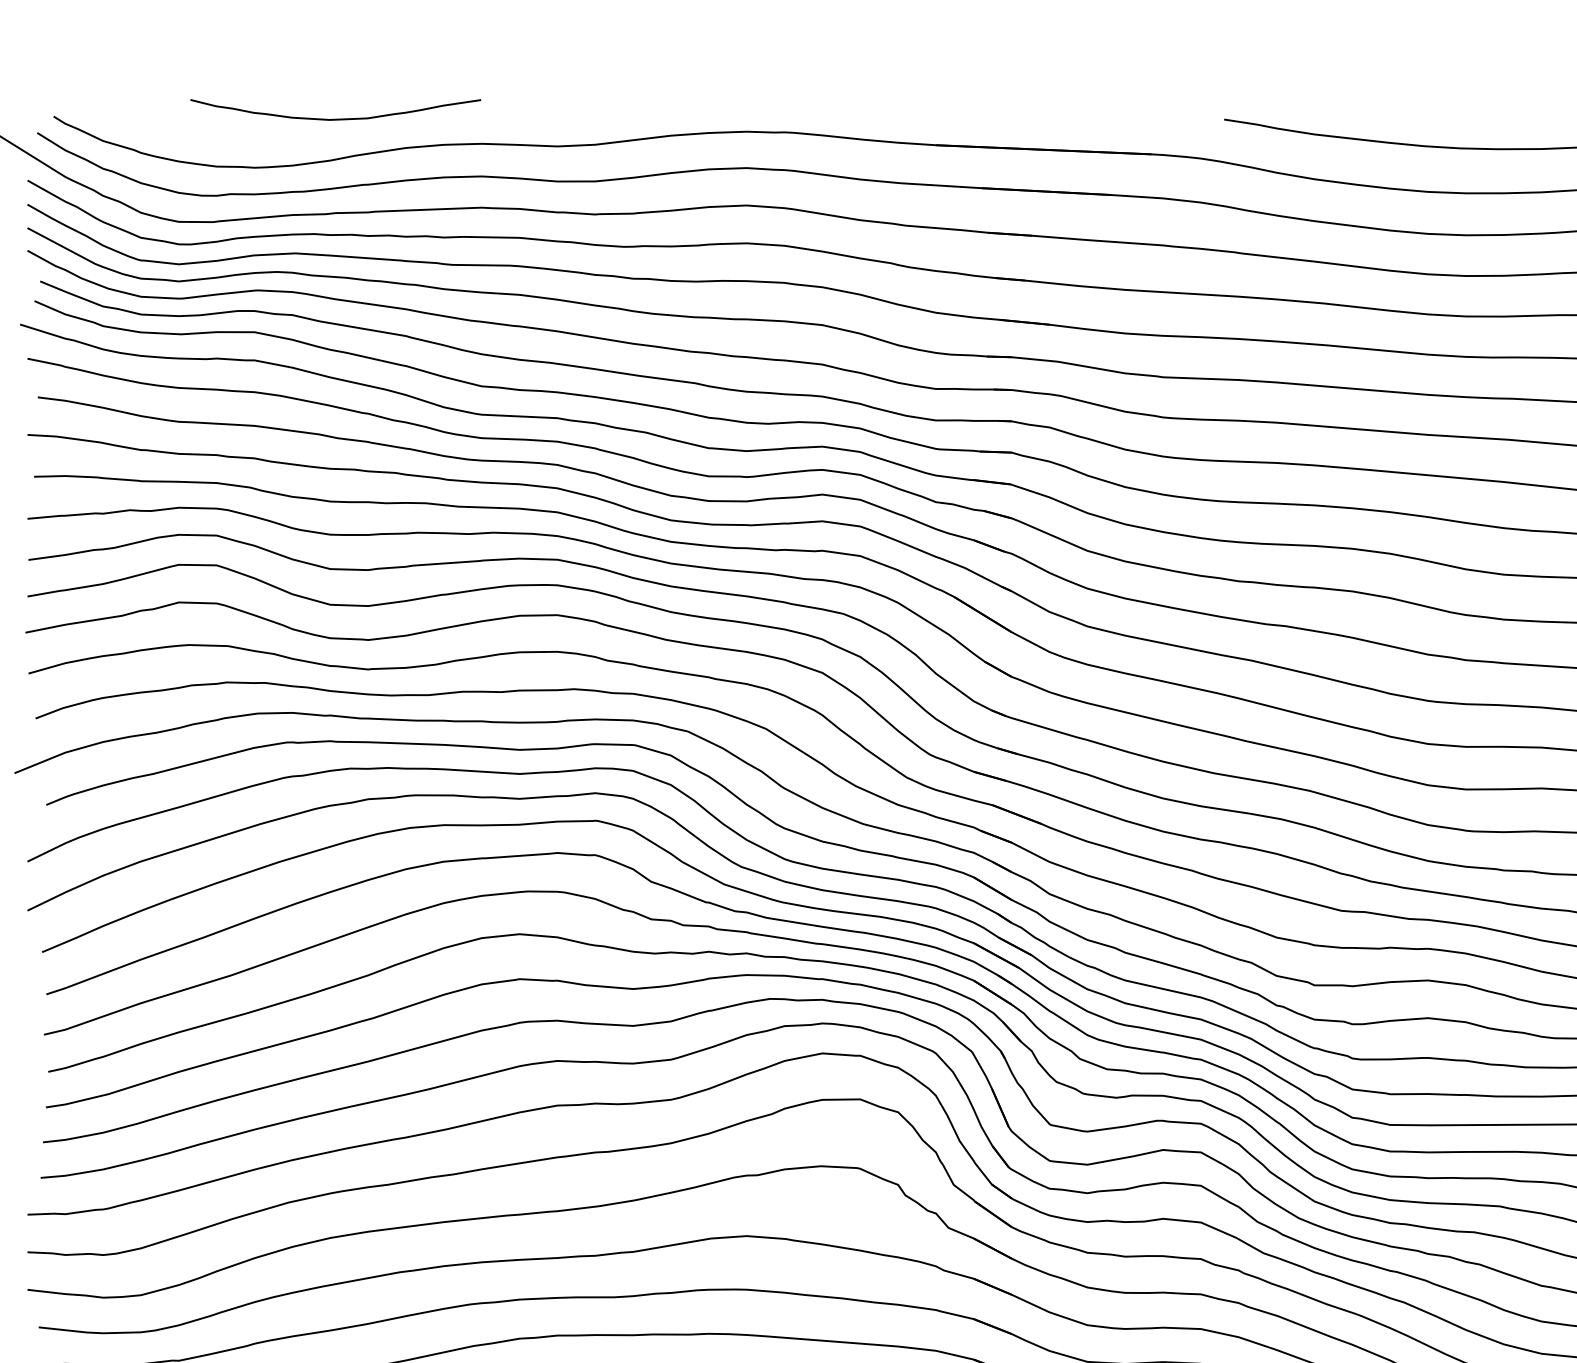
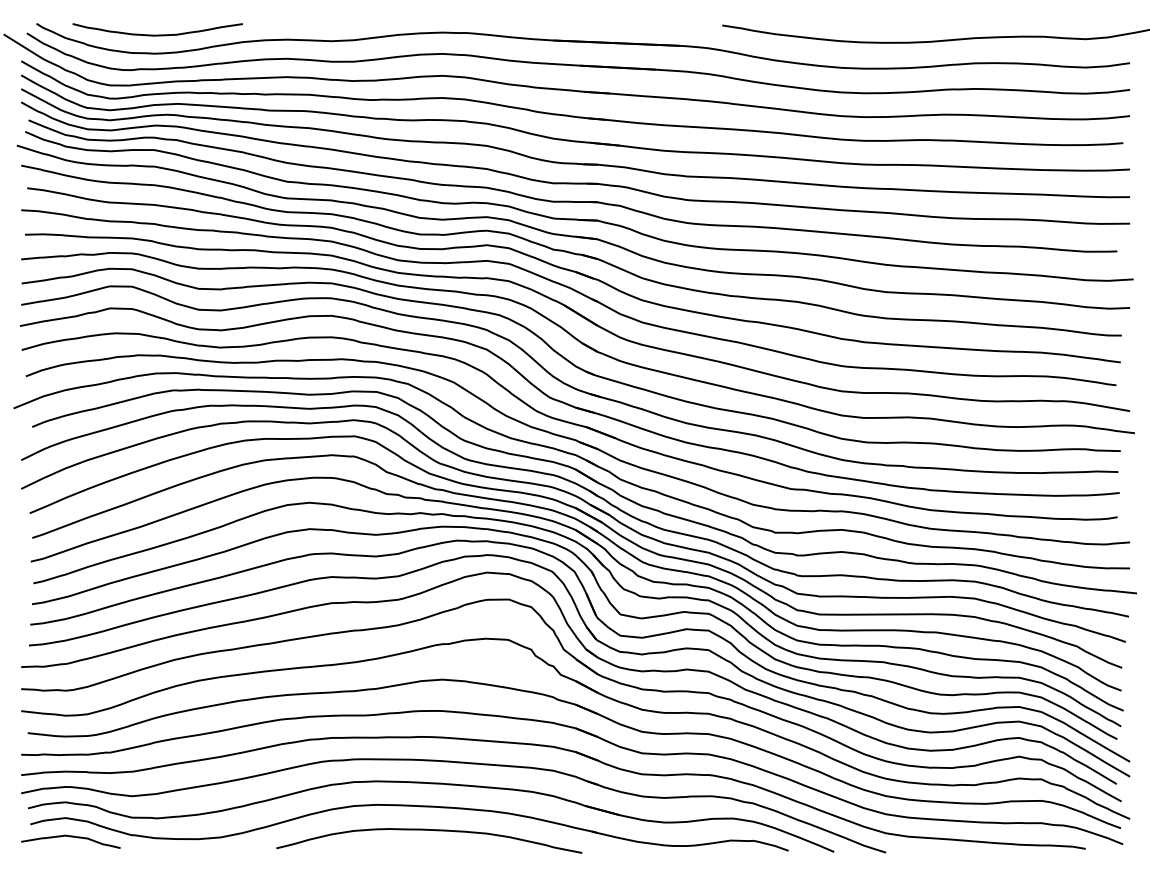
curve: (335, 117) -> (157, 34), moved

